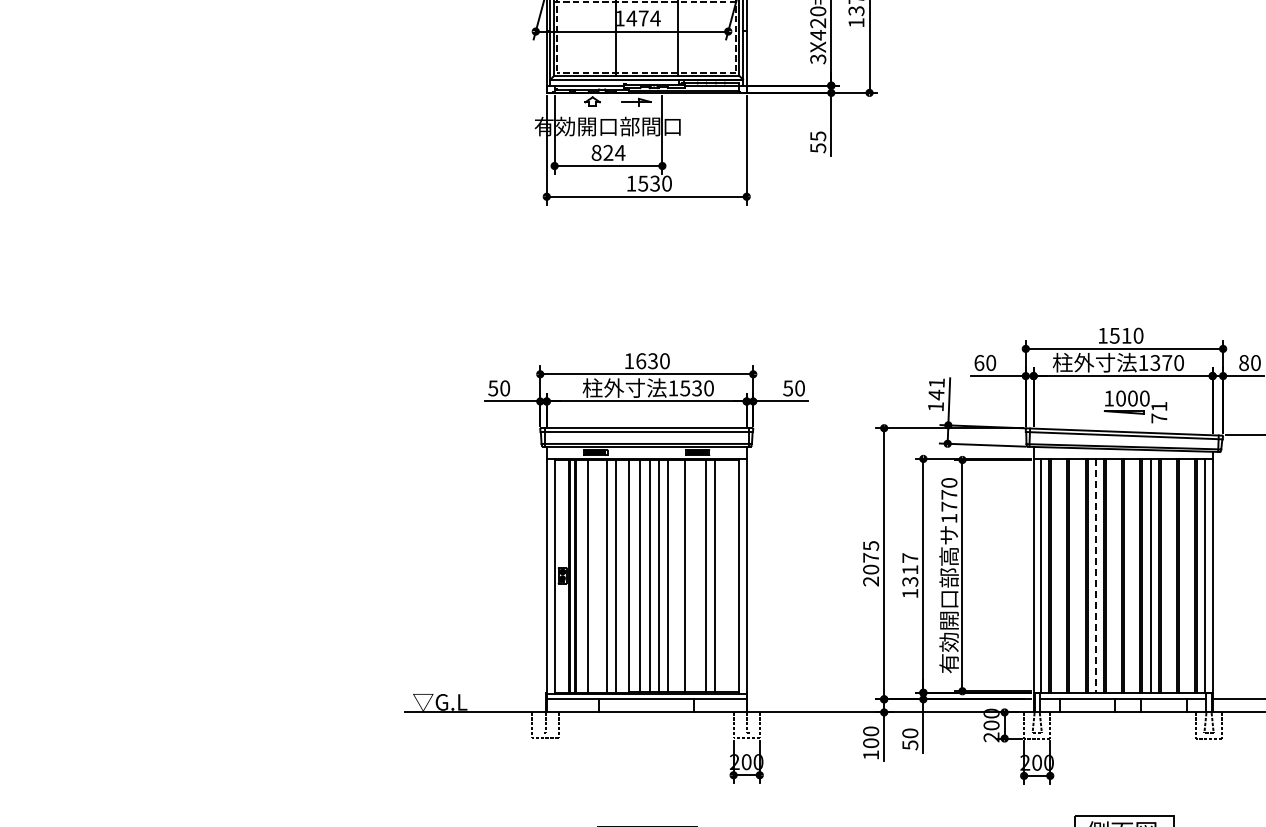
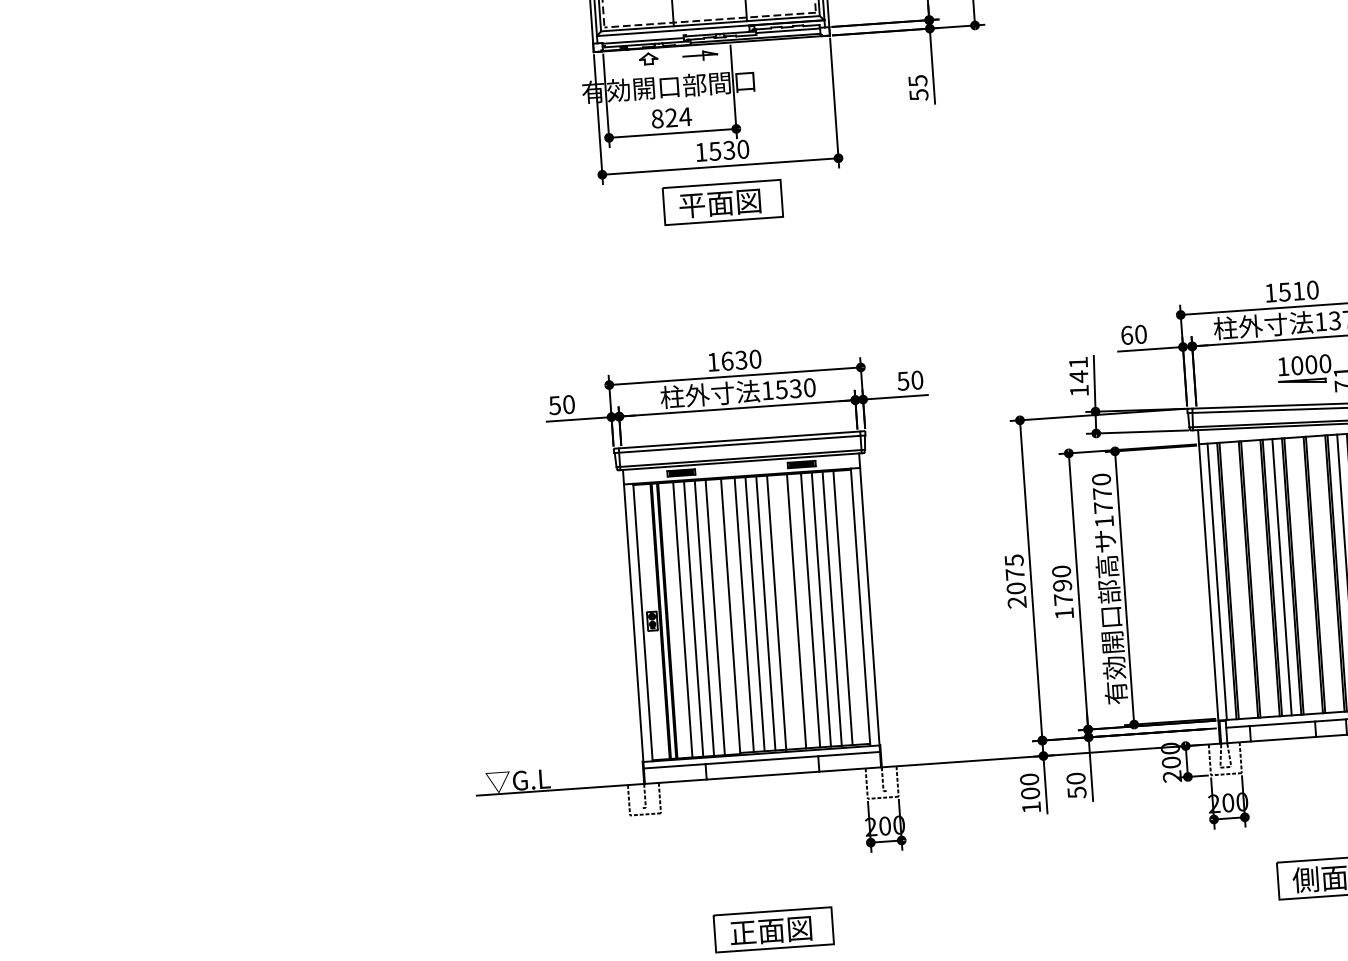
part: (646, 227) -> (722, 202), added
text: (910, 569) -> (1062, 585), 1317 -> 1790
line: (597, 575) -> (693, 617), added
line: (696, 575) -> (810, 609), added
line: (724, 575) -> (843, 607), added
line: (1095, 575) -> (1281, 576), dashed -> solid

